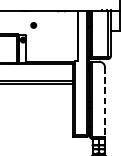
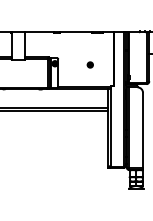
part: (32, 24) -> (89, 64), moved
line: (105, 102) -> (143, 130), dashed -> solid

